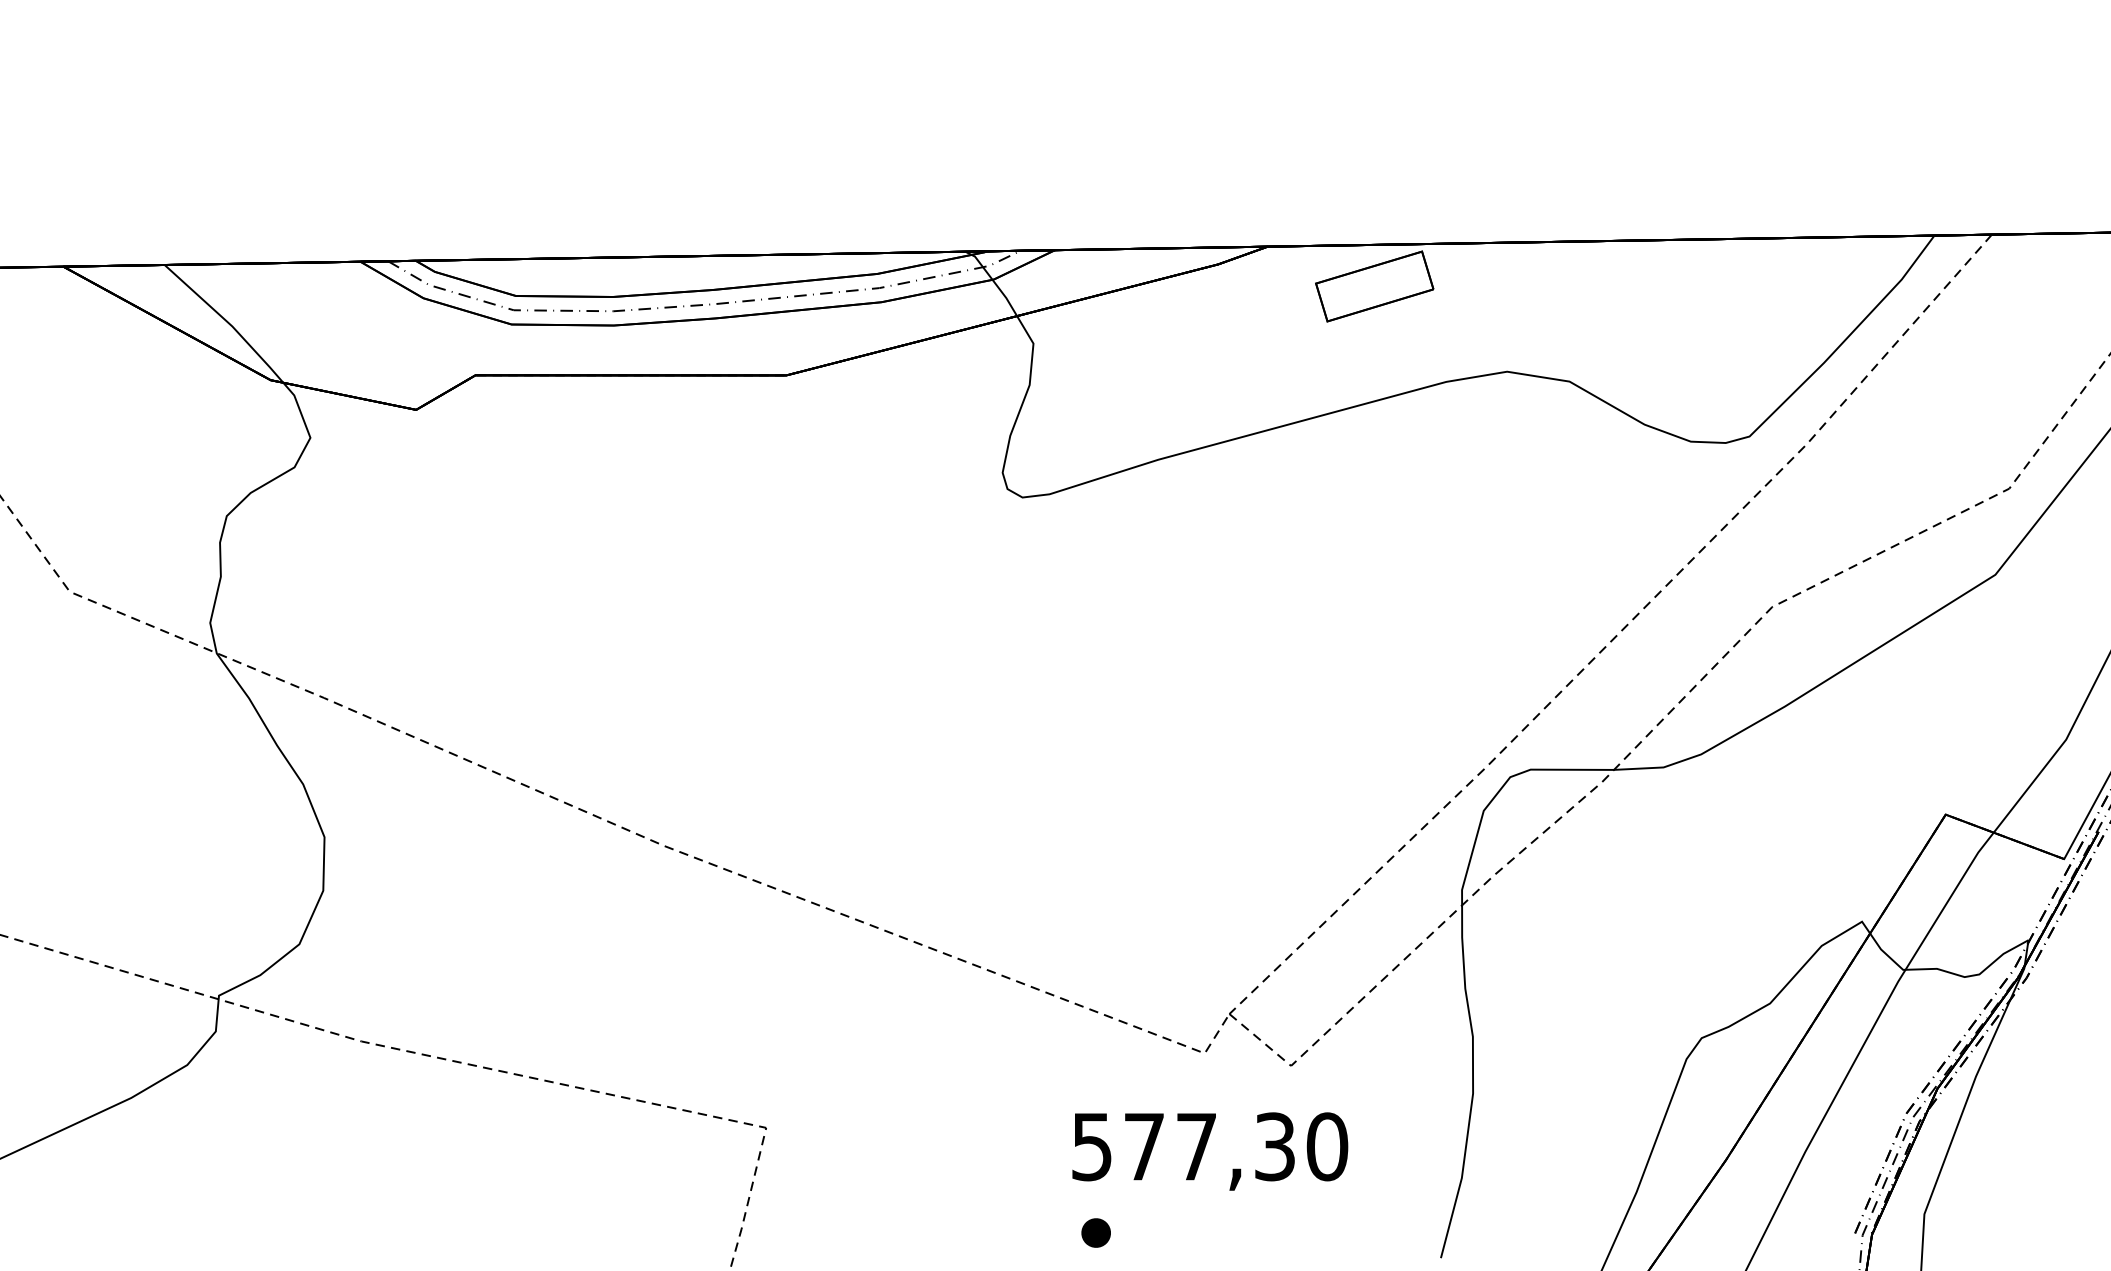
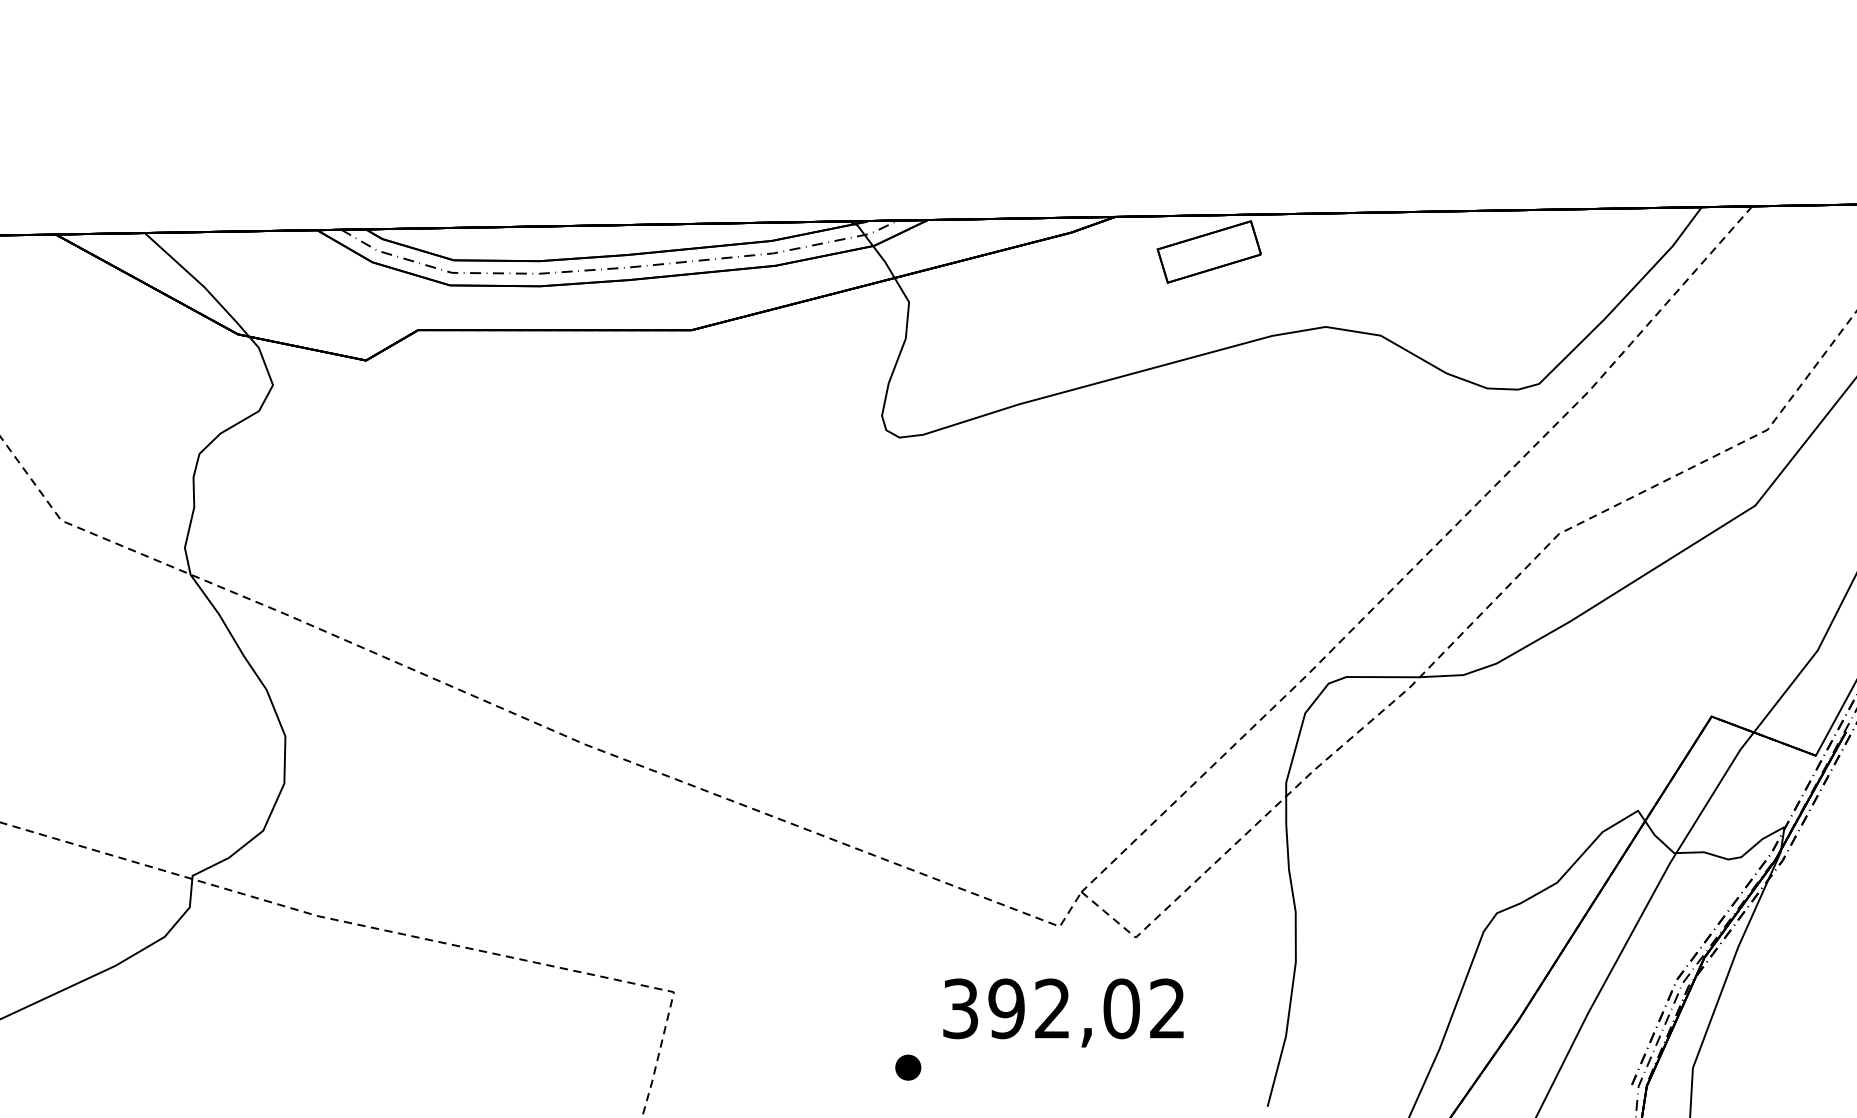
text: (1210, 1146) -> (1064, 1008), 577,30 -> 392,02
part: (1096, 1232) -> (908, 1067), moved

